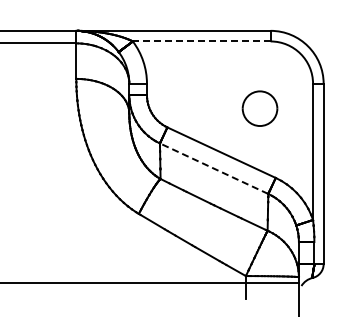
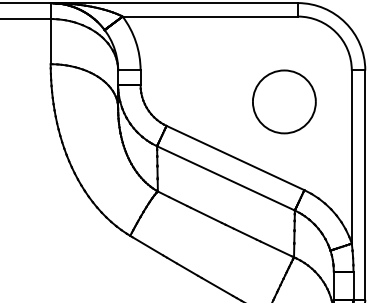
line: (201, 41) -> (209, 16), dashed -> solid
part: (259, 108) -> (283, 101), size x1.43
line: (214, 168) -> (226, 178), dashed -> solid

